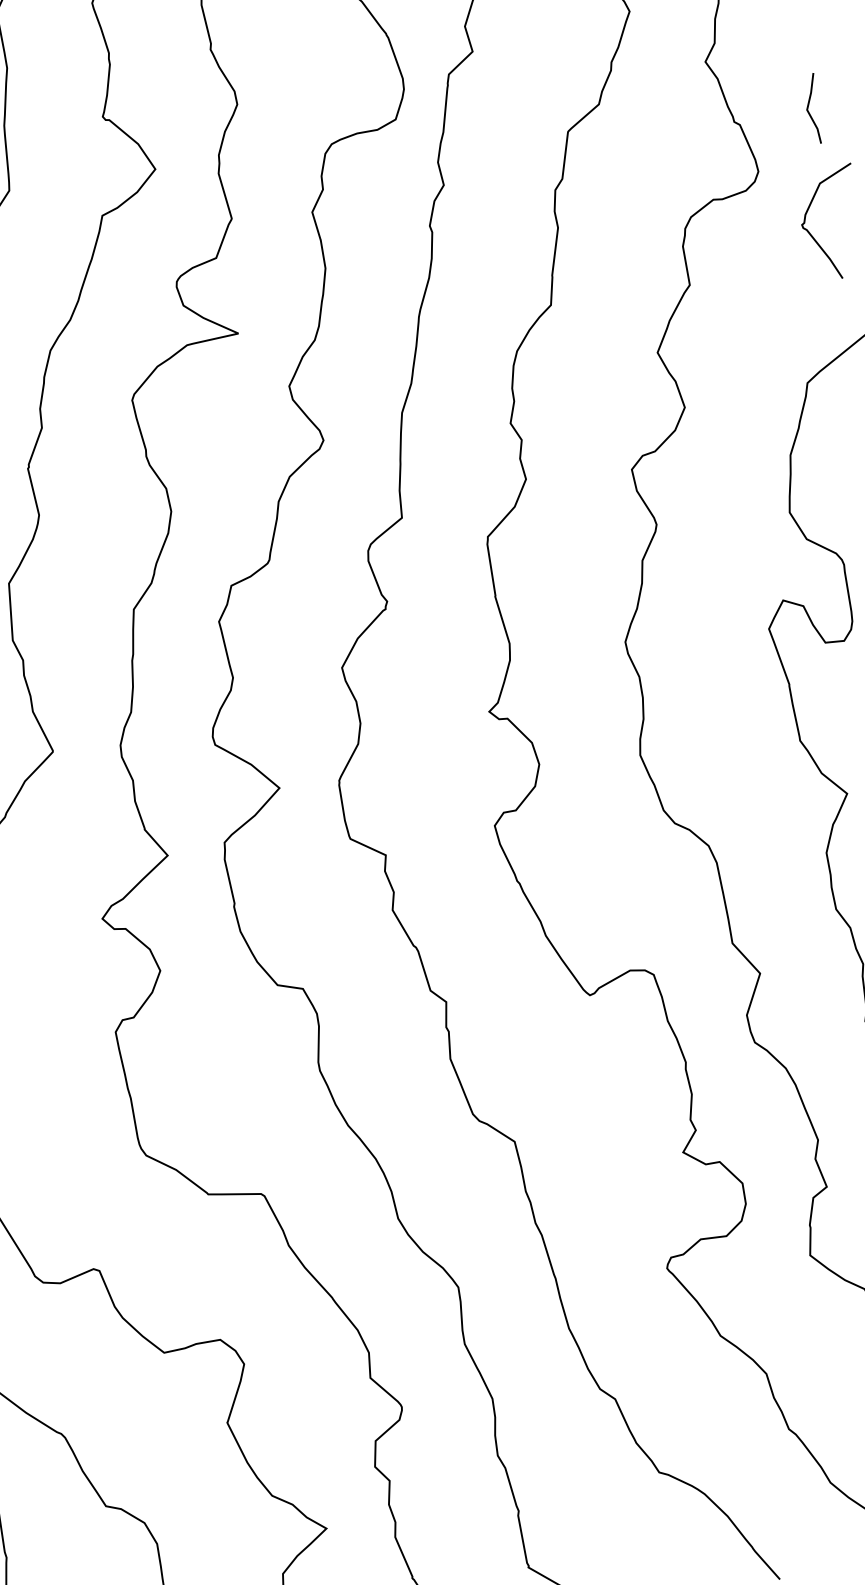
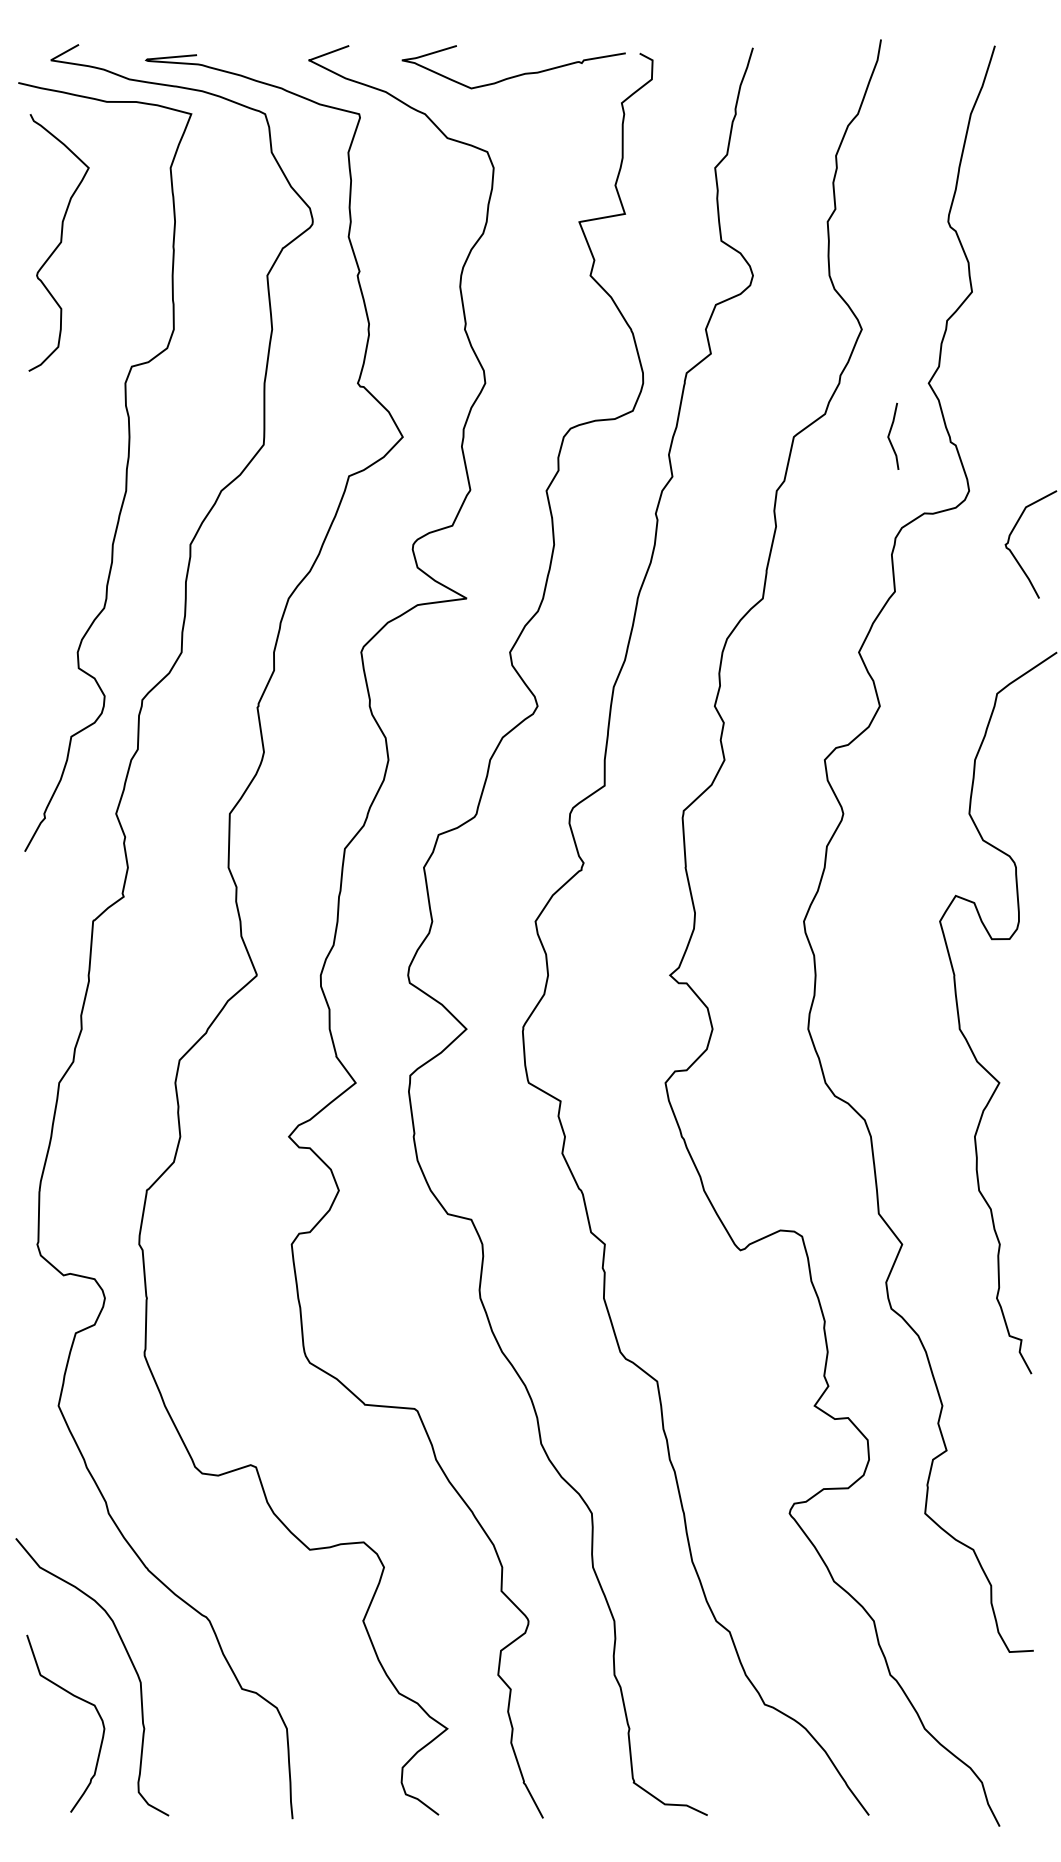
line: (809, 105) -> (890, 433), moved

